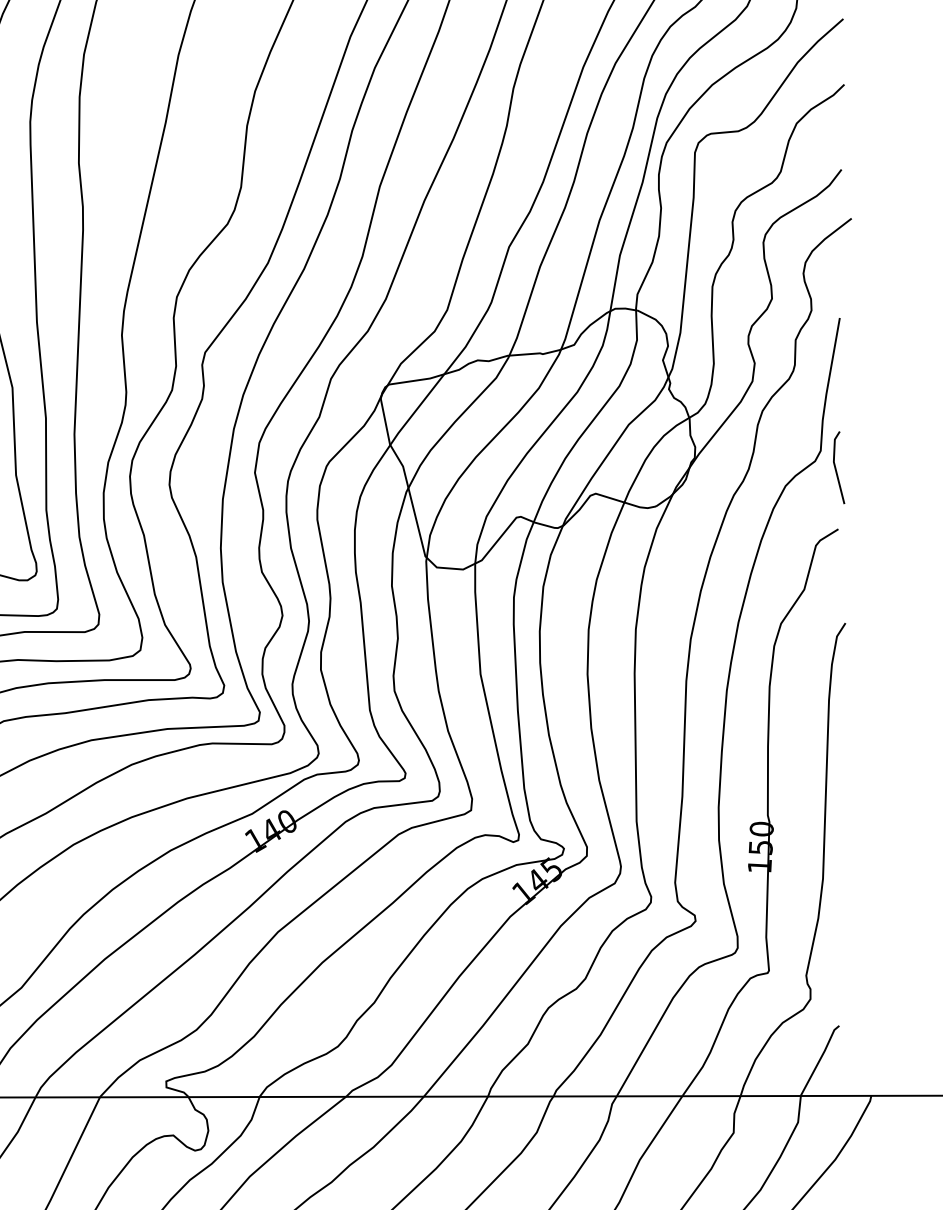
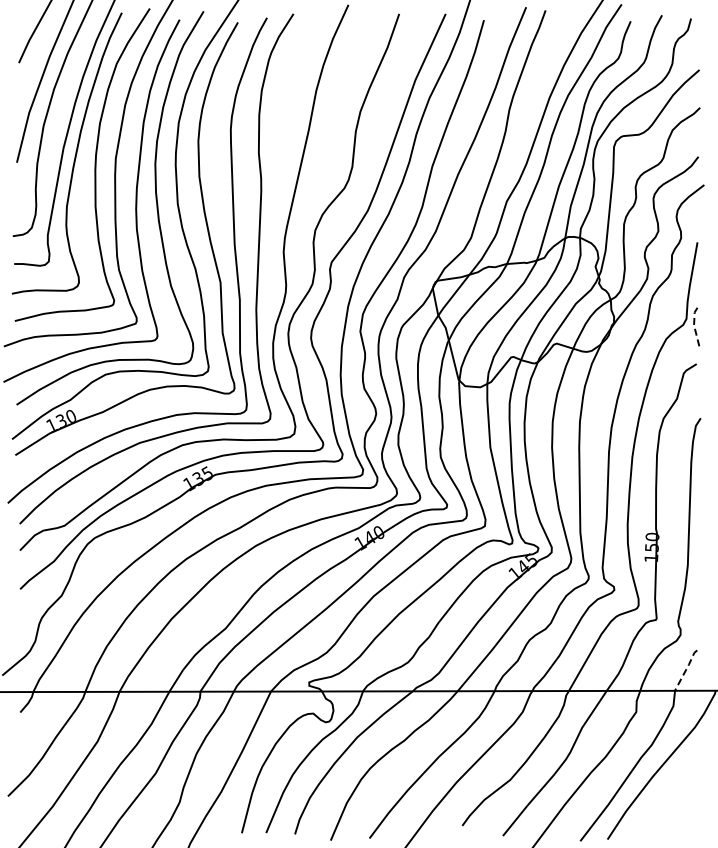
line: (834, 467) -> (694, 328), solid -> dashed
line: (820, 1058) -> (686, 669), solid -> dashed

